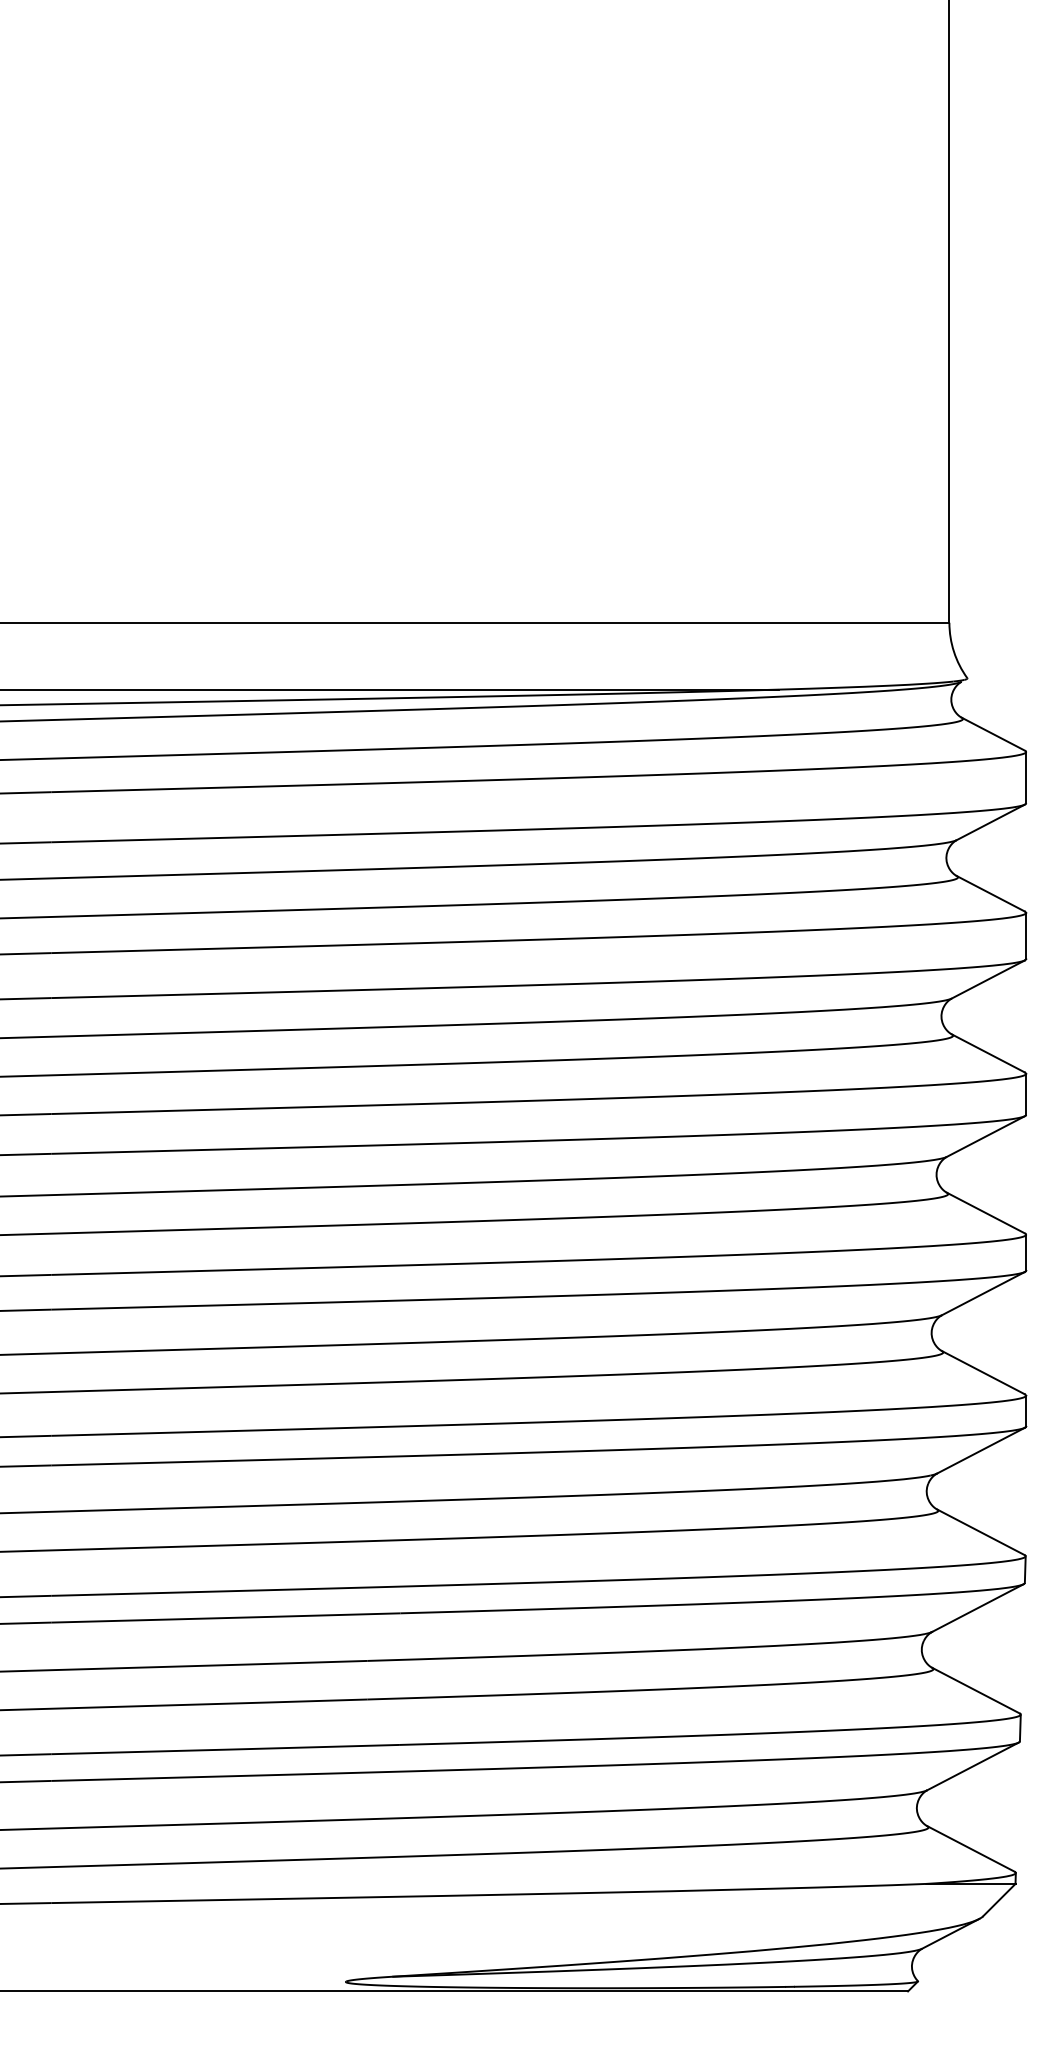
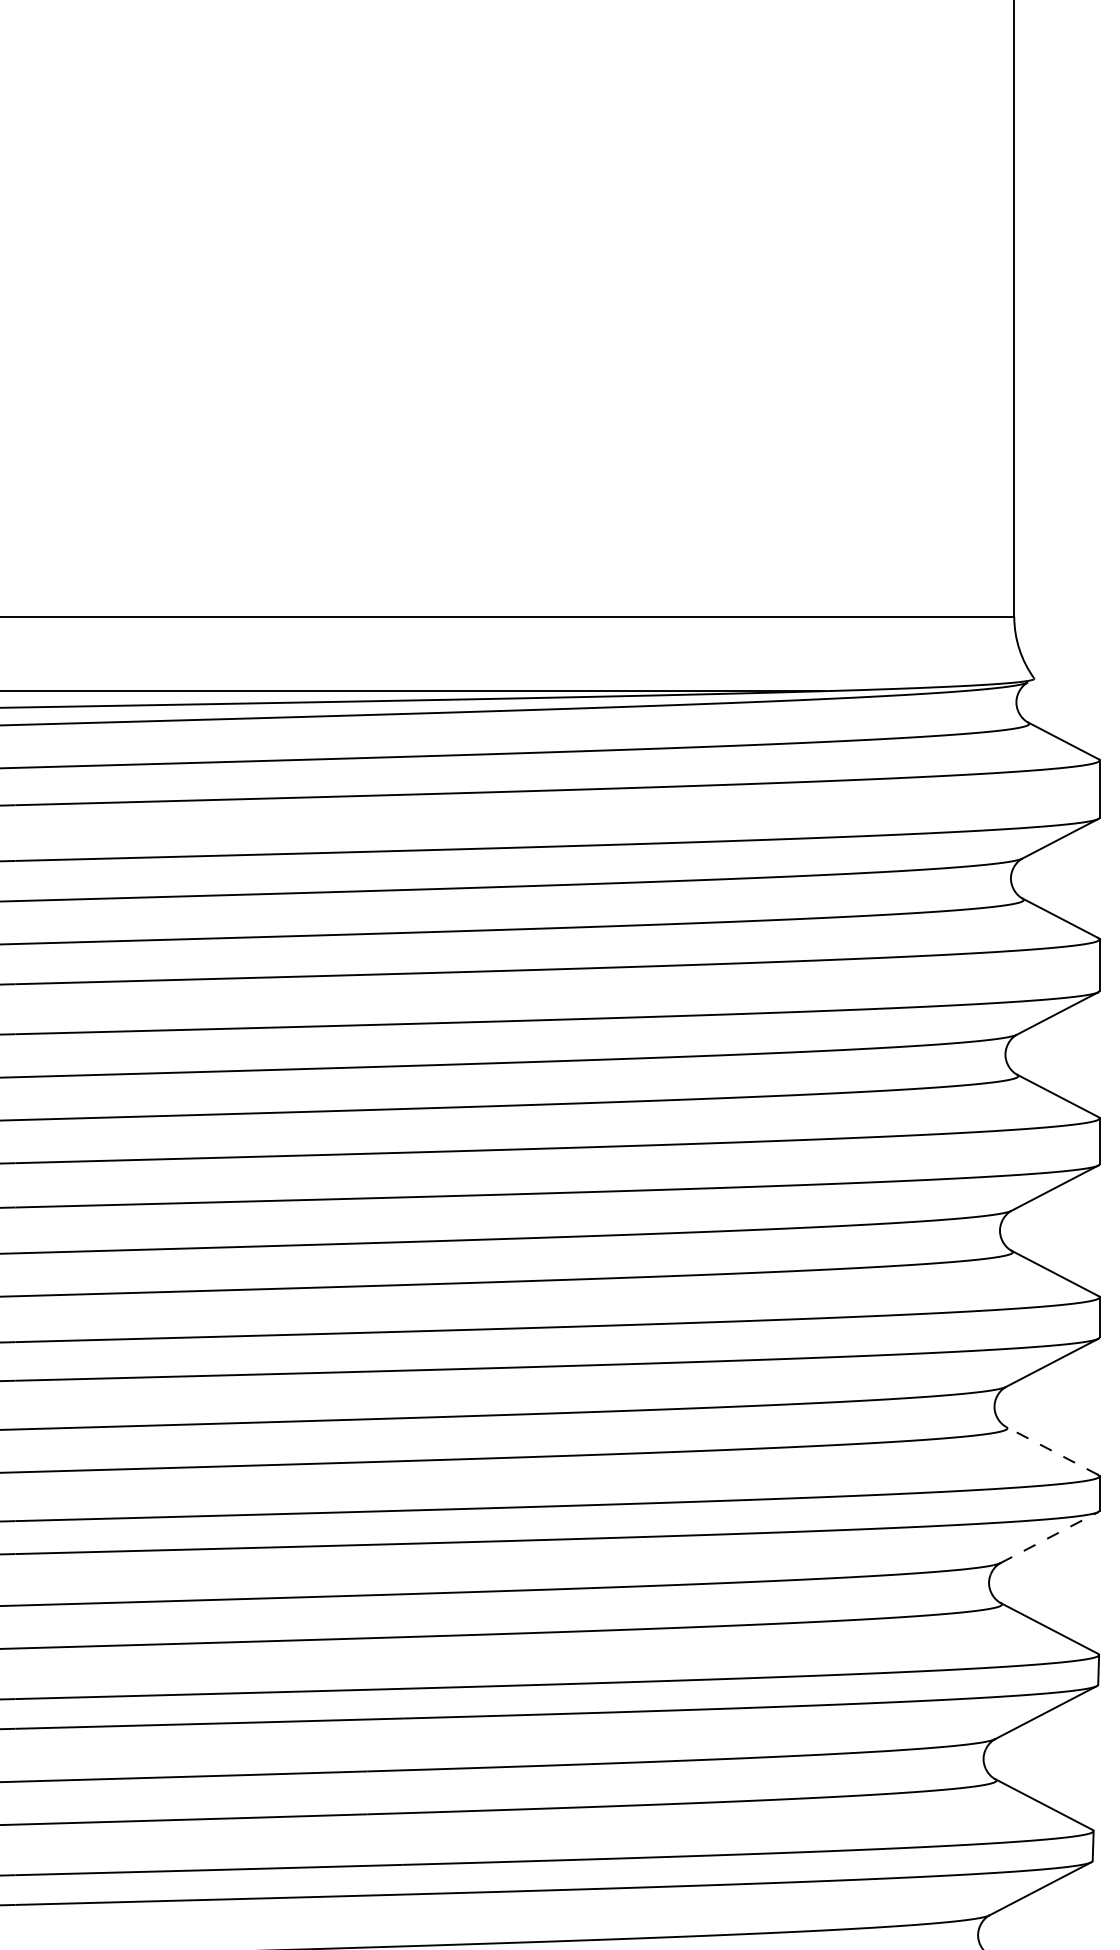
line: (983, 1372) -> (1052, 1450), solid -> dashed
line: (981, 1450) -> (1049, 1537), solid -> dashed

